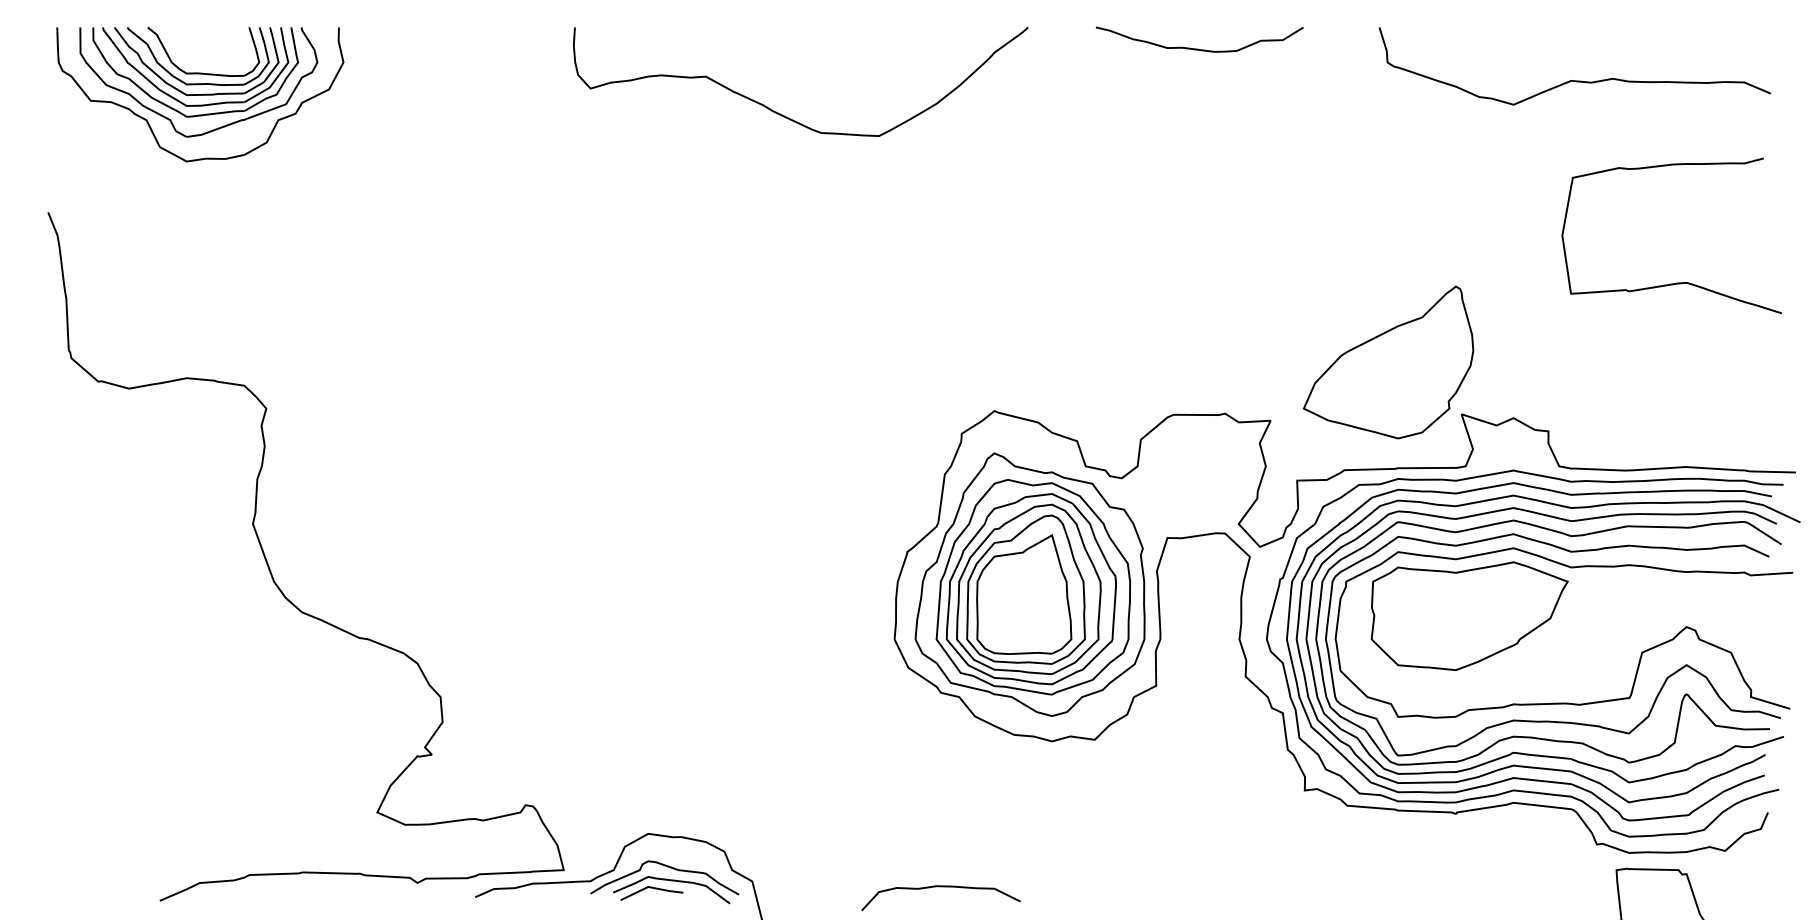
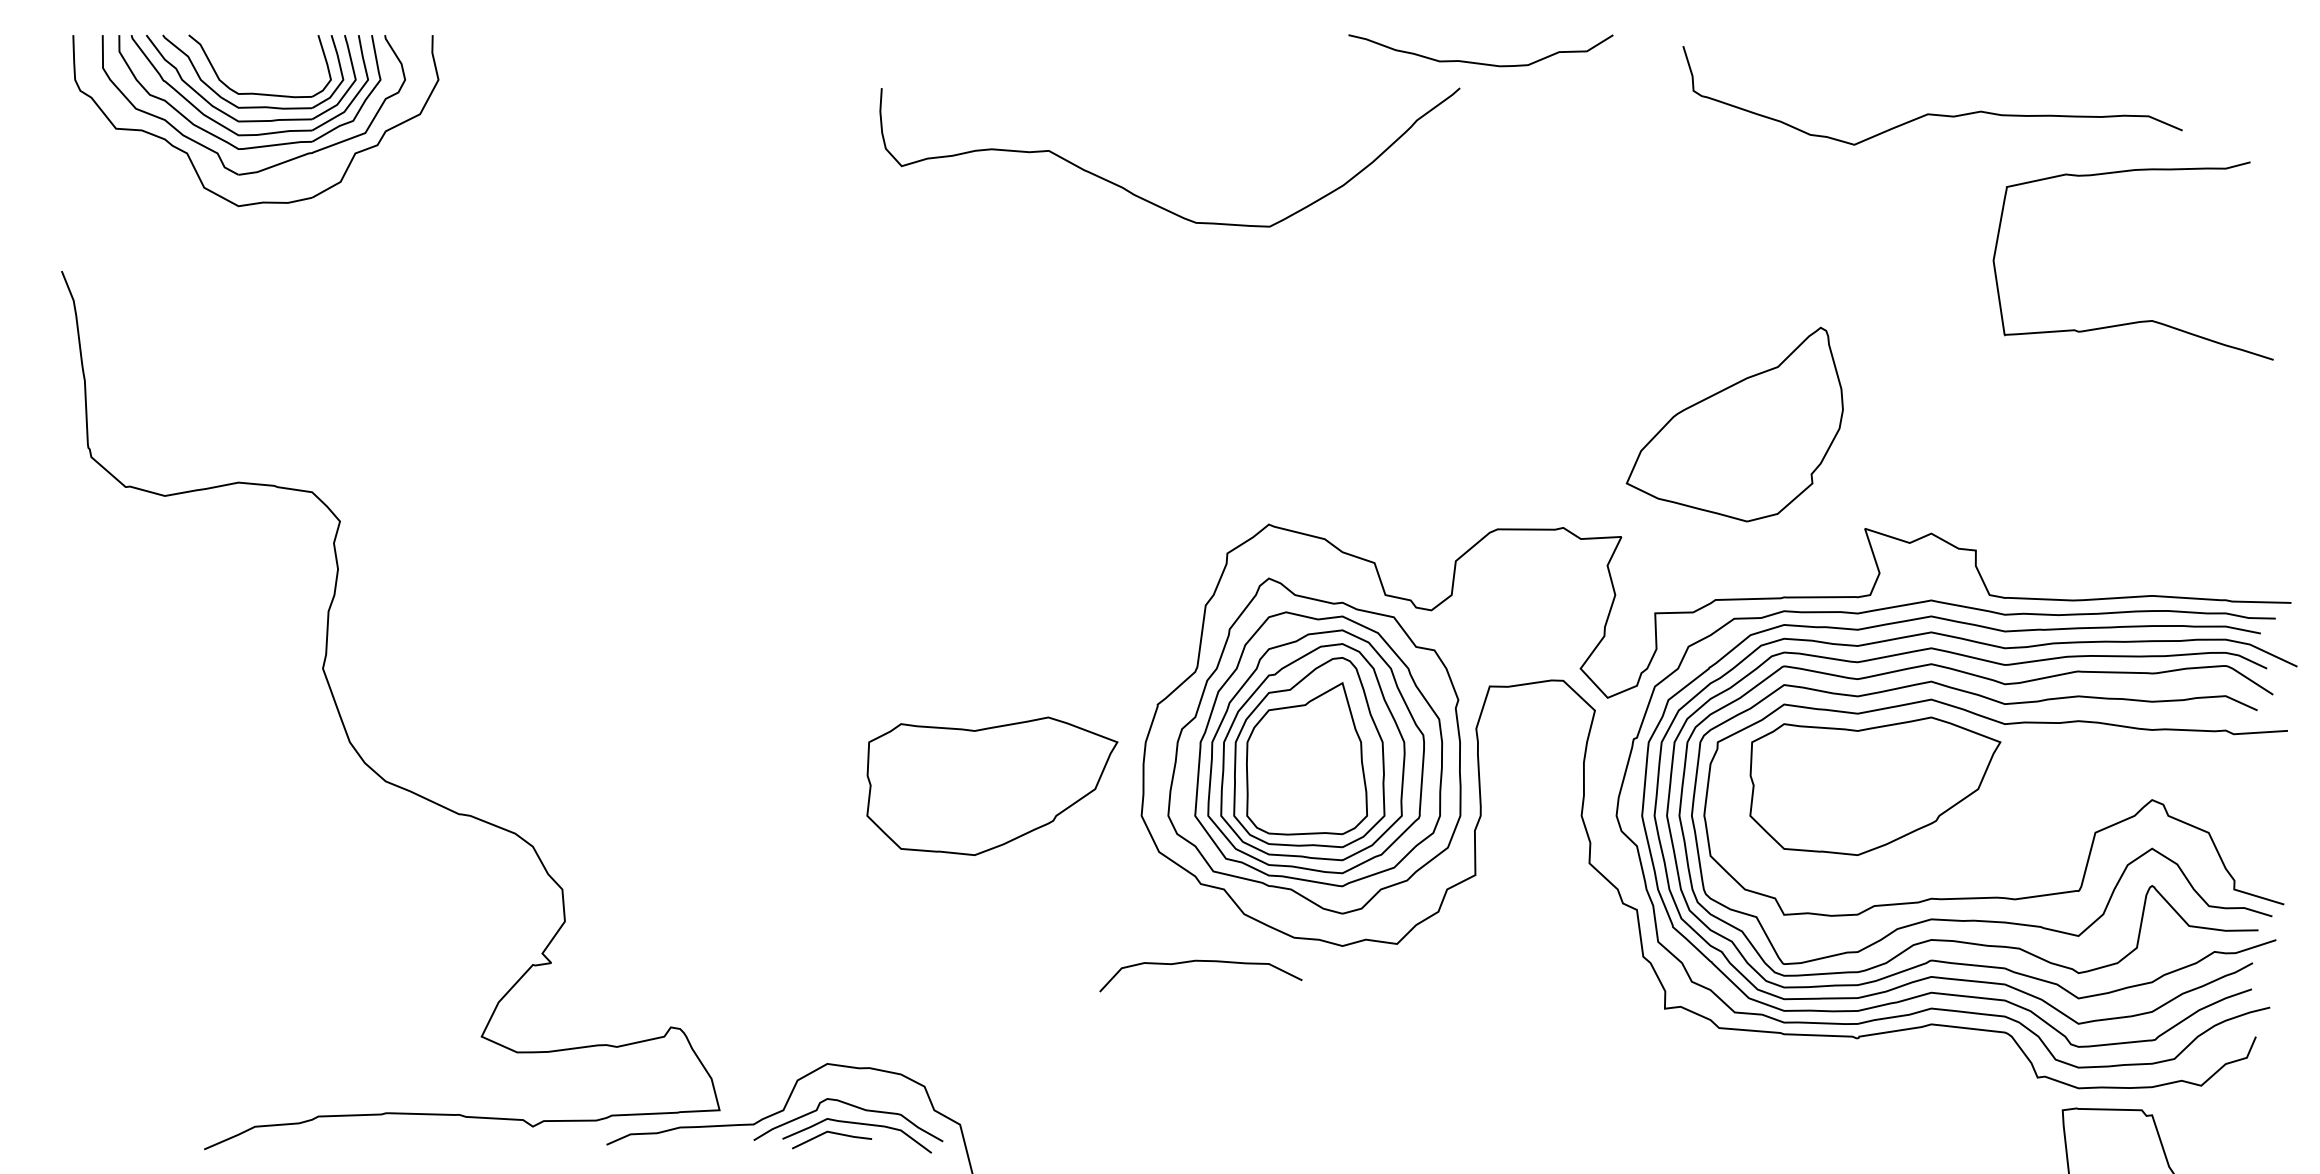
curve: (1199, 48) -> (1480, 62), moved
curve: (1574, 80) -> (1932, 113), moved
curve: (787, 117) -> (1153, 202), moved
curve: (1678, 282) -> (2141, 320), moved
part: (1388, 362) -> (1734, 424), moved
part: (777, 615) -> (992, 785), added
curve: (940, 886) -> (1200, 961), moved

